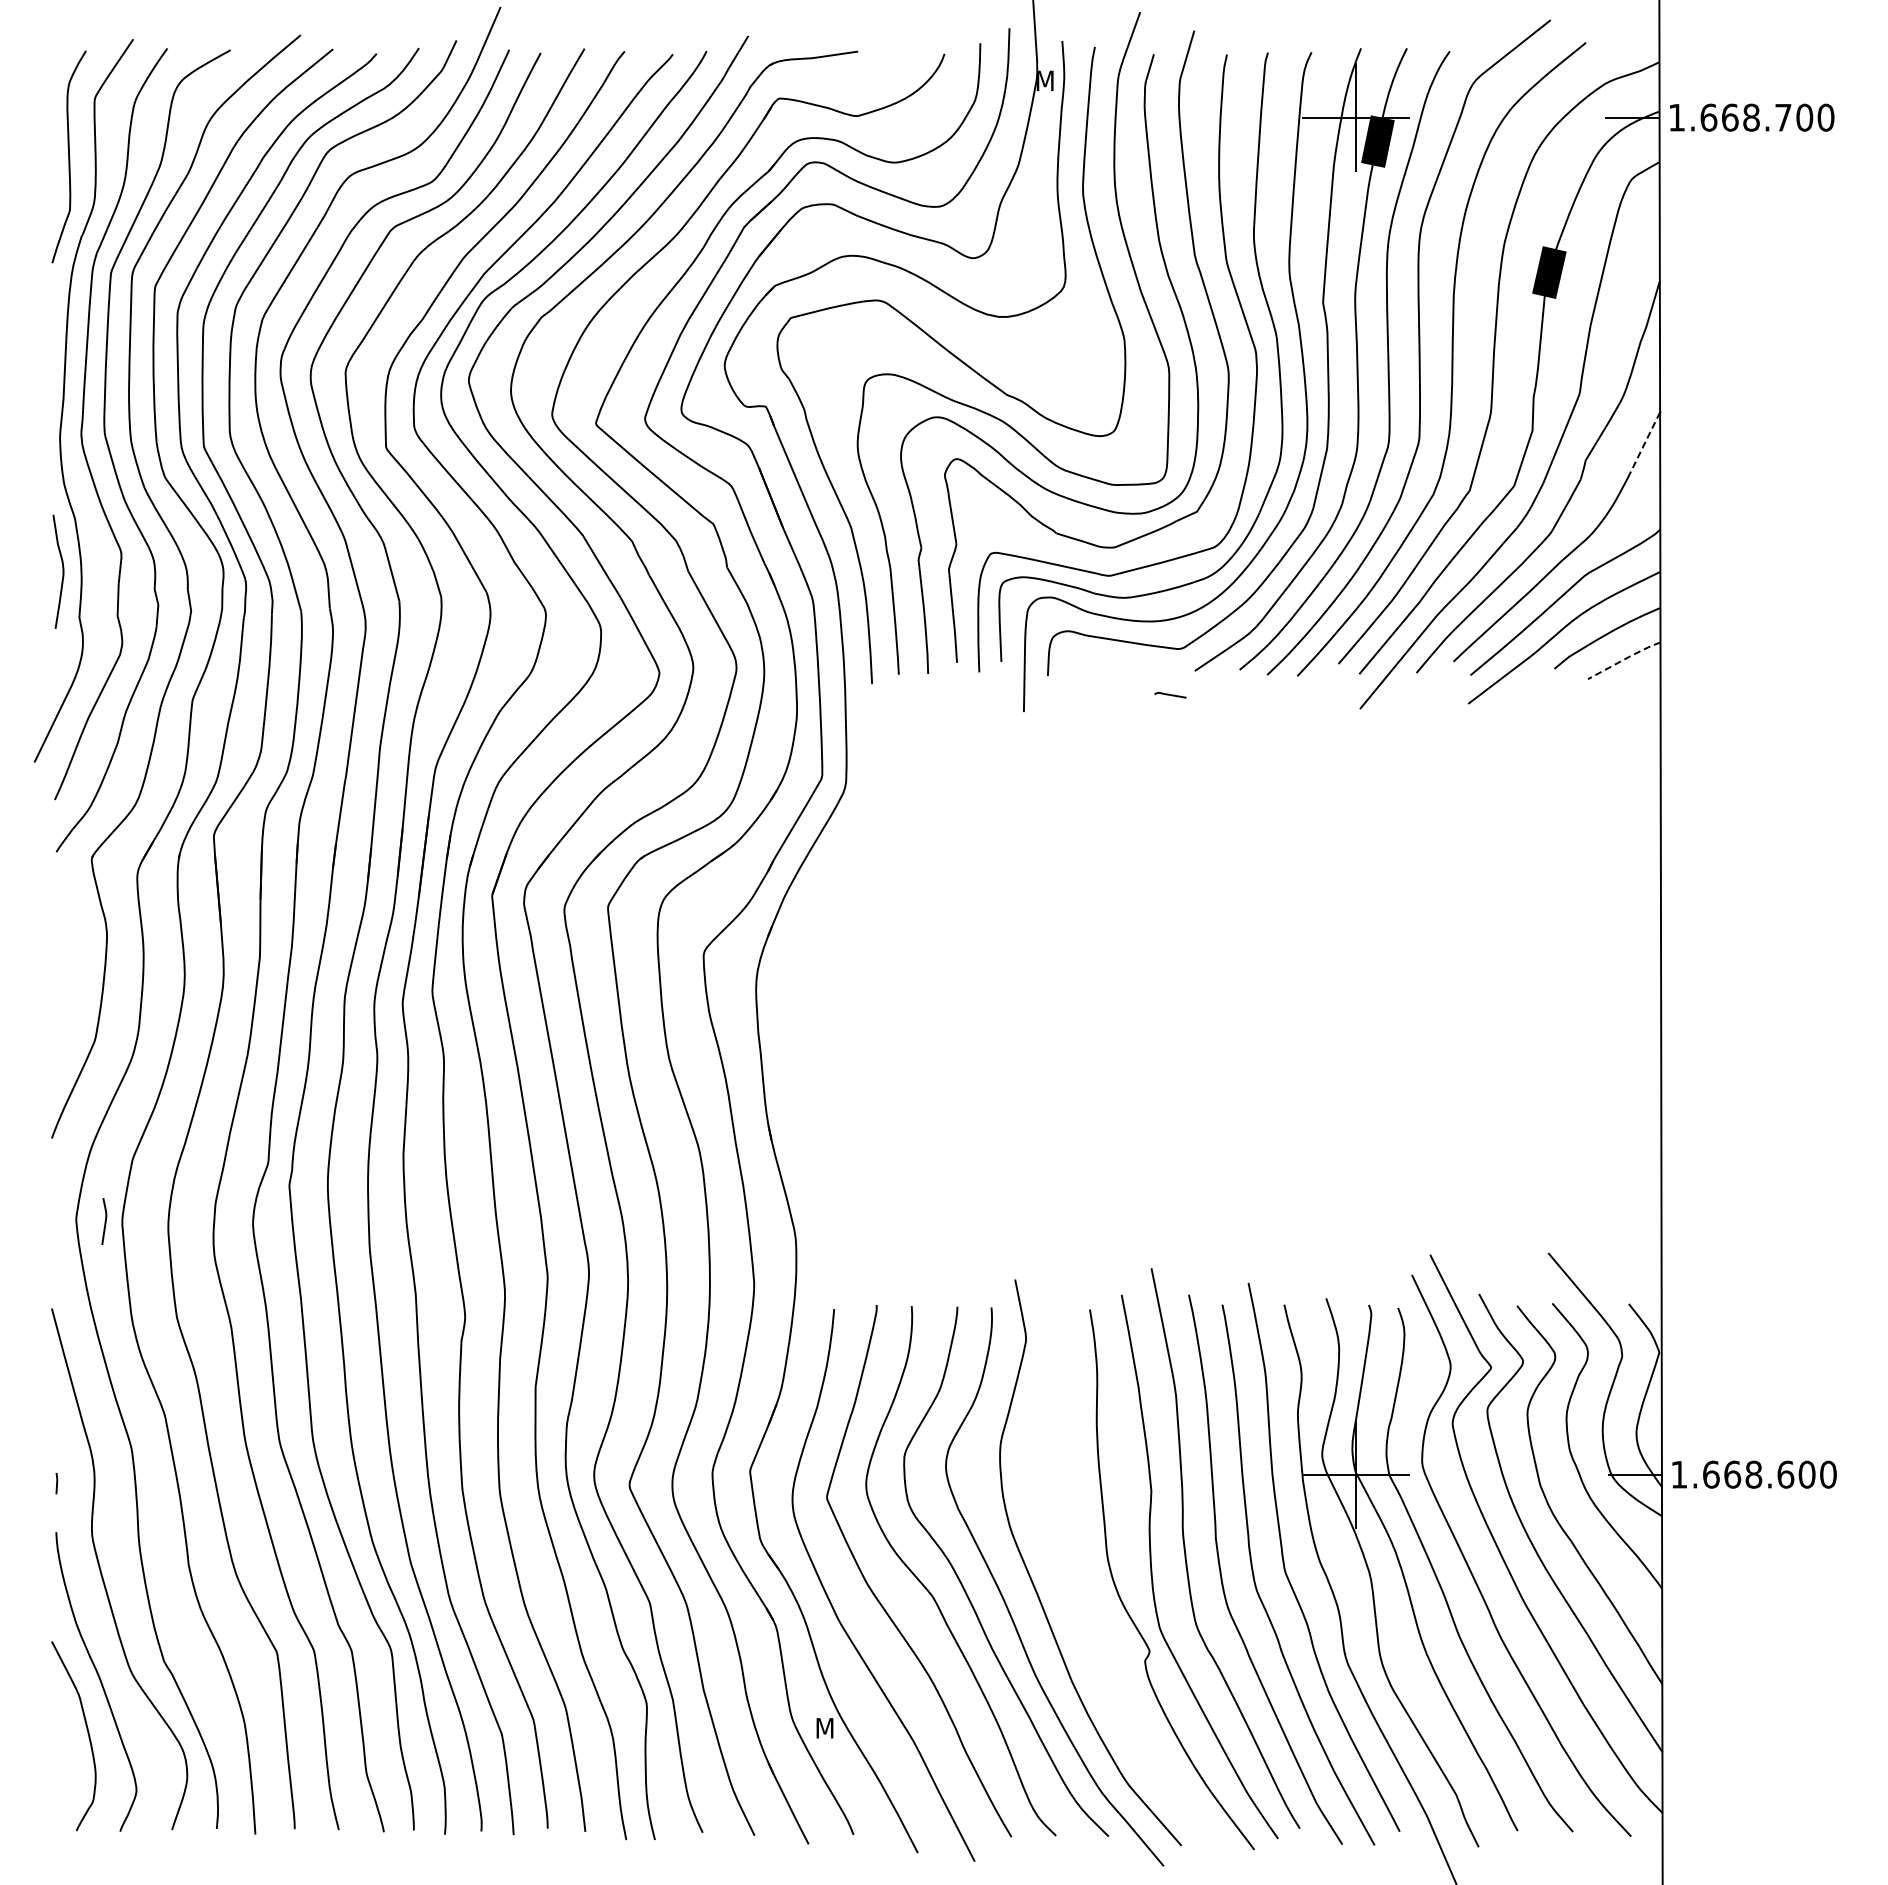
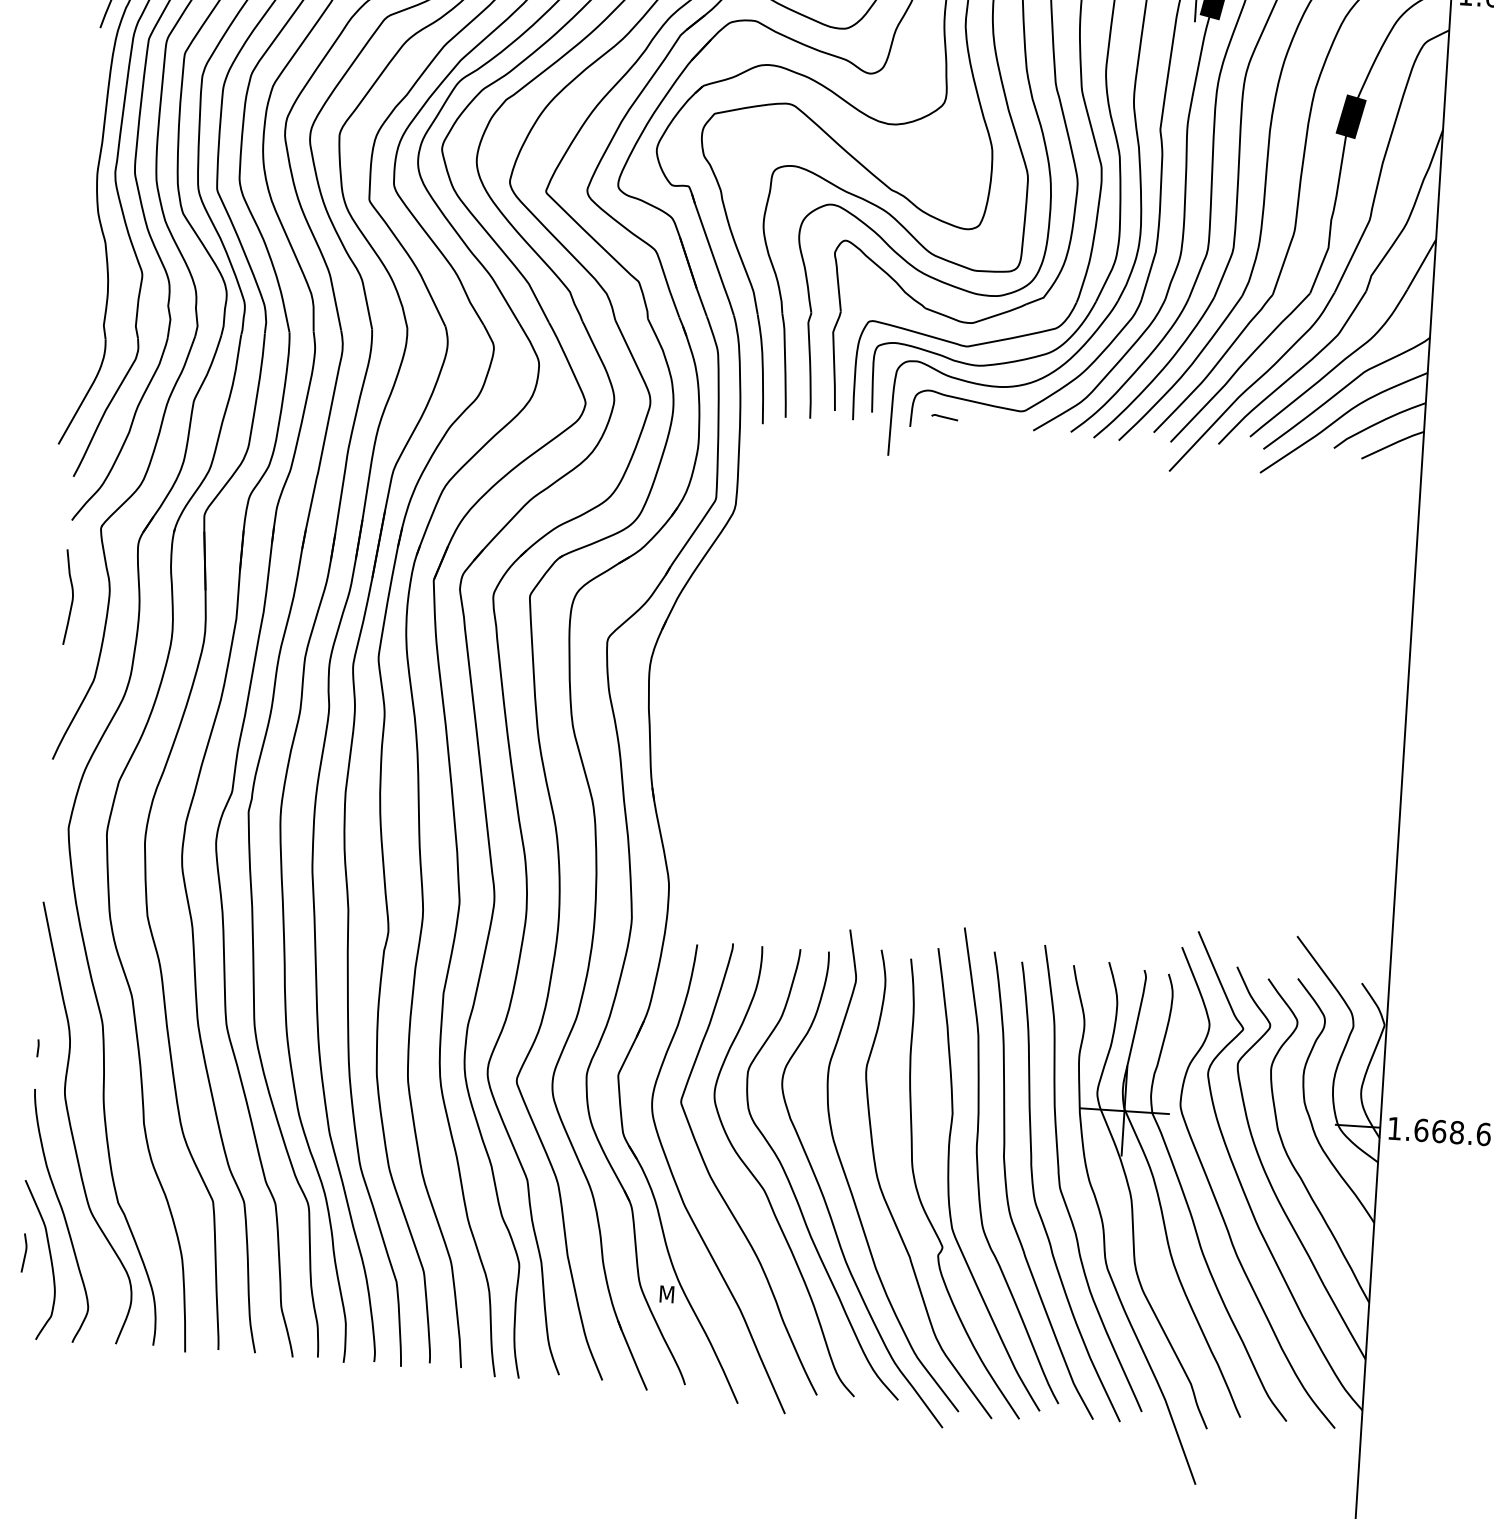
line: (1645, 442) -> (1422, 264), dashed -> solid
curve: (62, 571) -> (72, 597), moved
line: (1624, 659) -> (1393, 444), dashed -> solid
curve: (1170, 695) -> (944, 417), moved
line: (104, 1221) -> (24, 1253), moved
curve: (1080, 1602) -> (887, 1203), added

